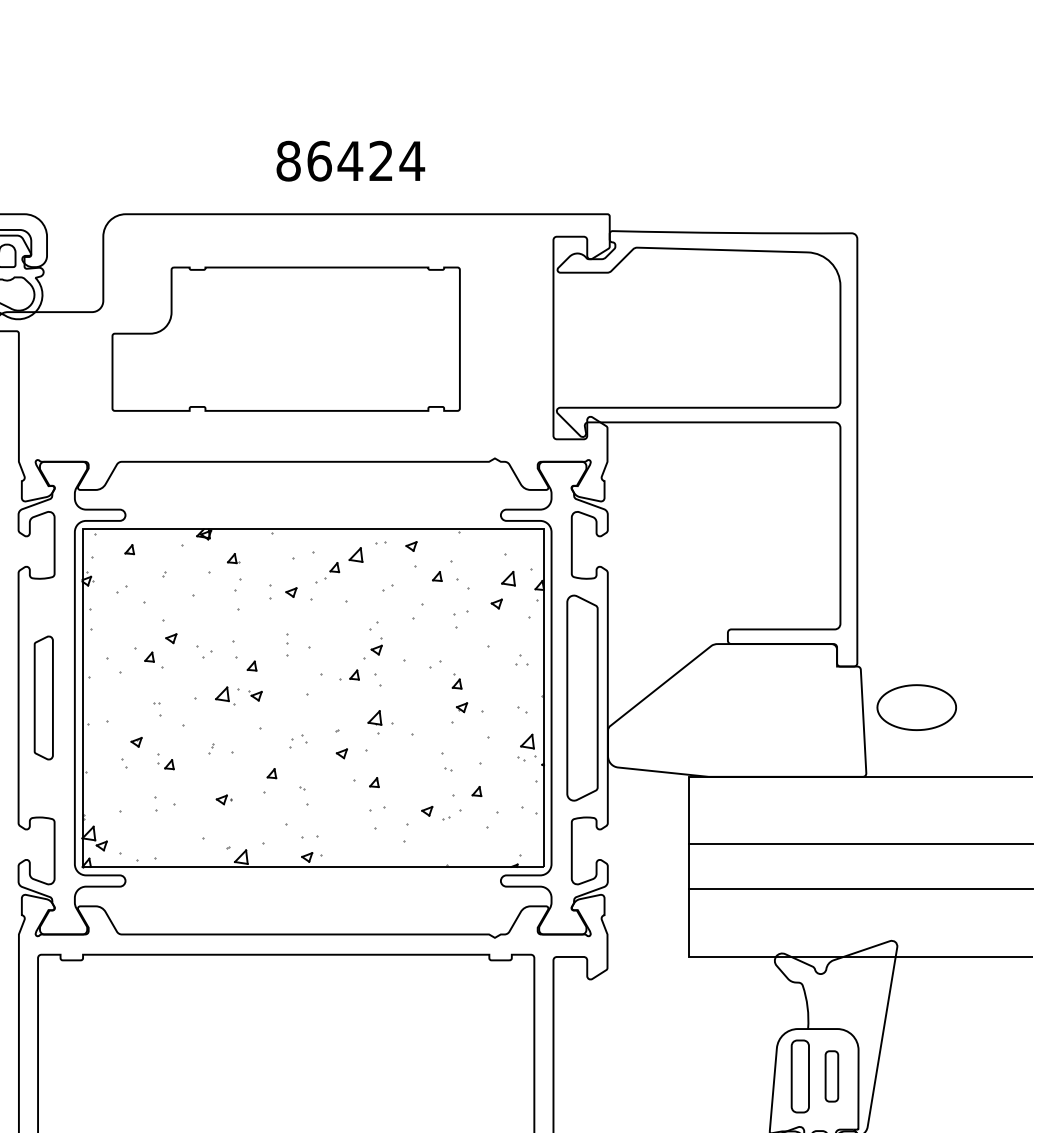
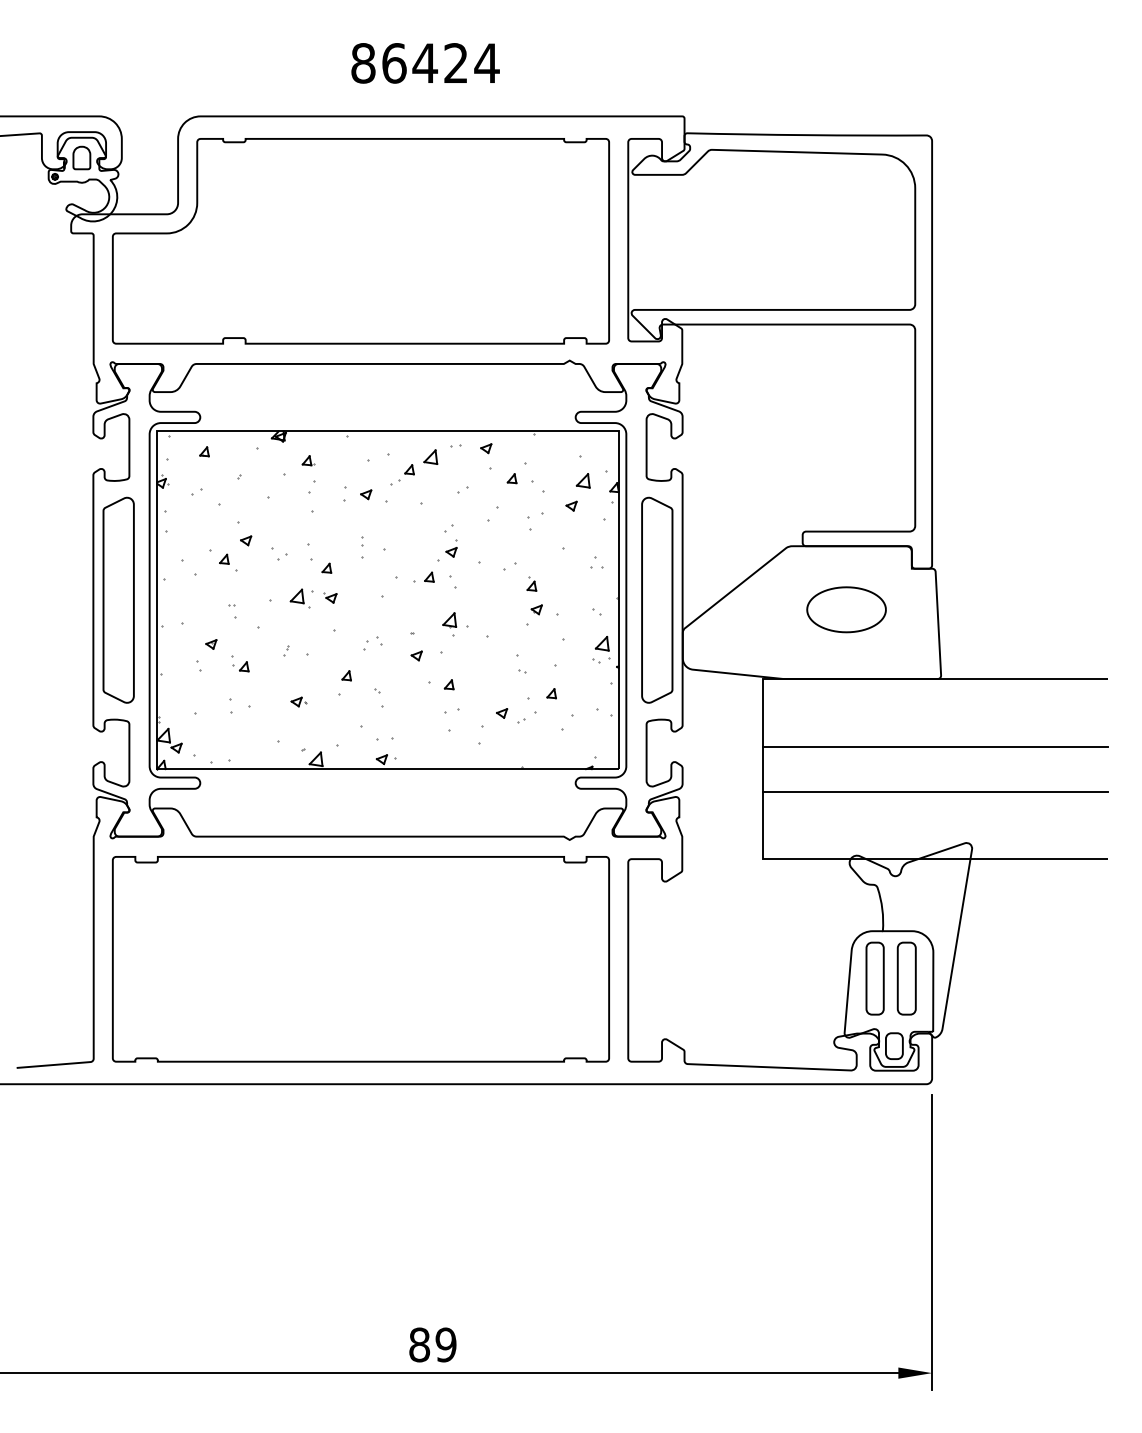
part: (285, 339) -> (360, 241), size x1.43
part: (43, 697) -> (118, 599), size x1.67
part: (916, 707) -> (846, 609), moved
part: (831, 1076) -> (906, 978), size x1.43

